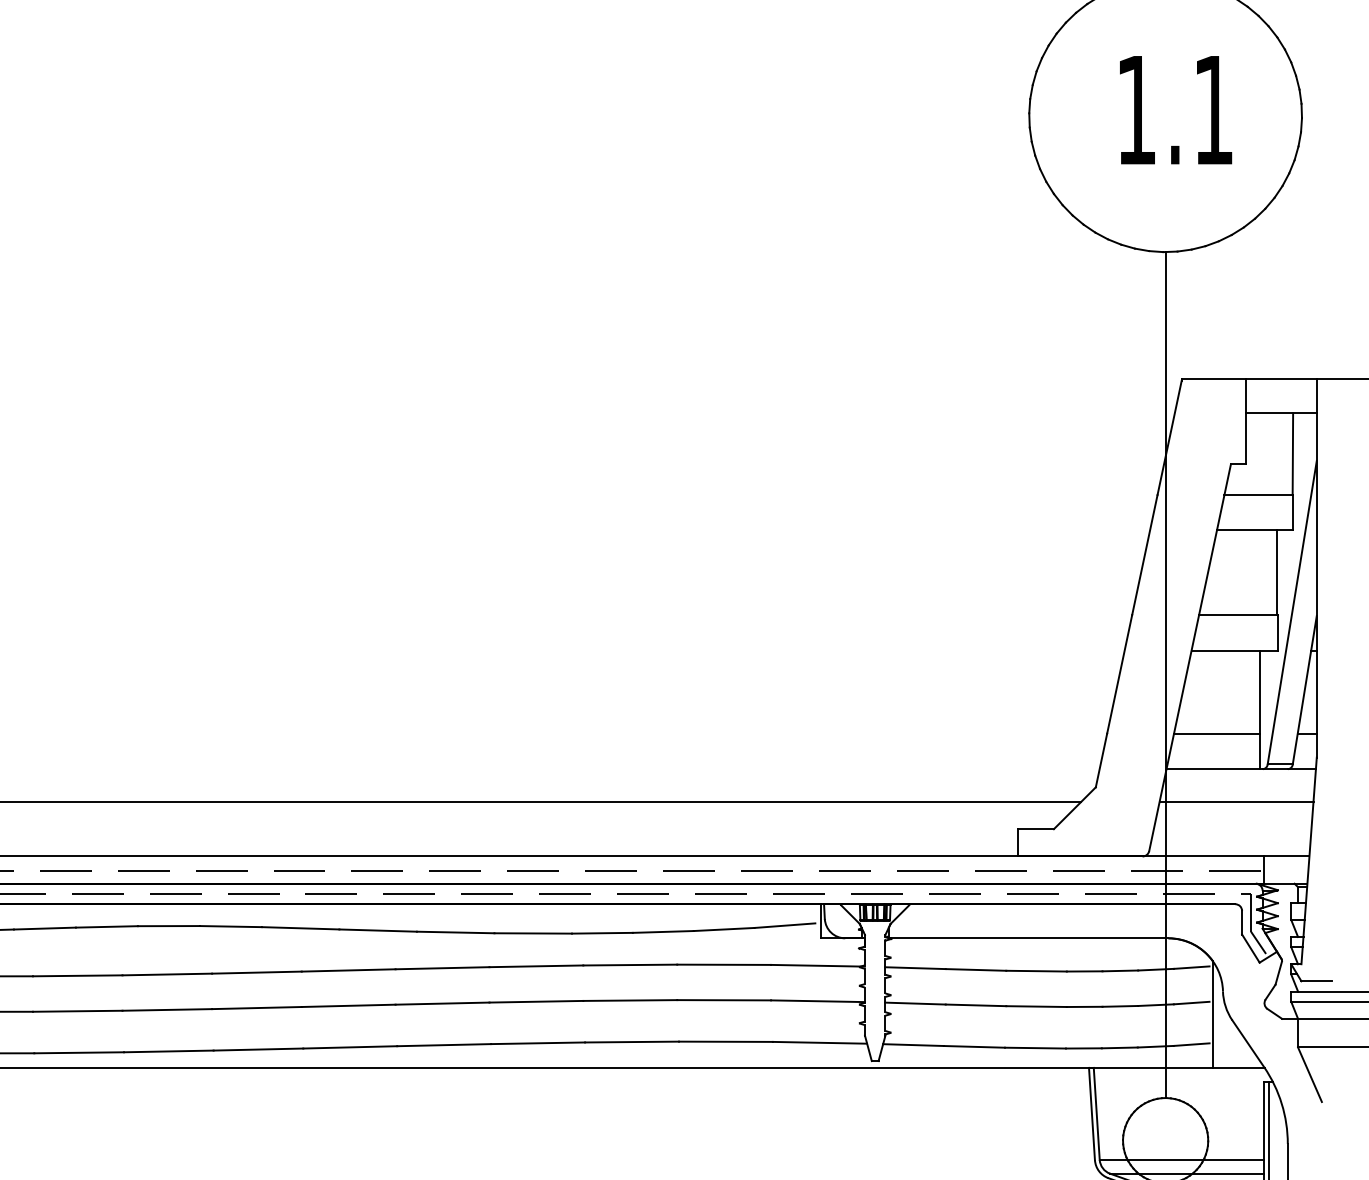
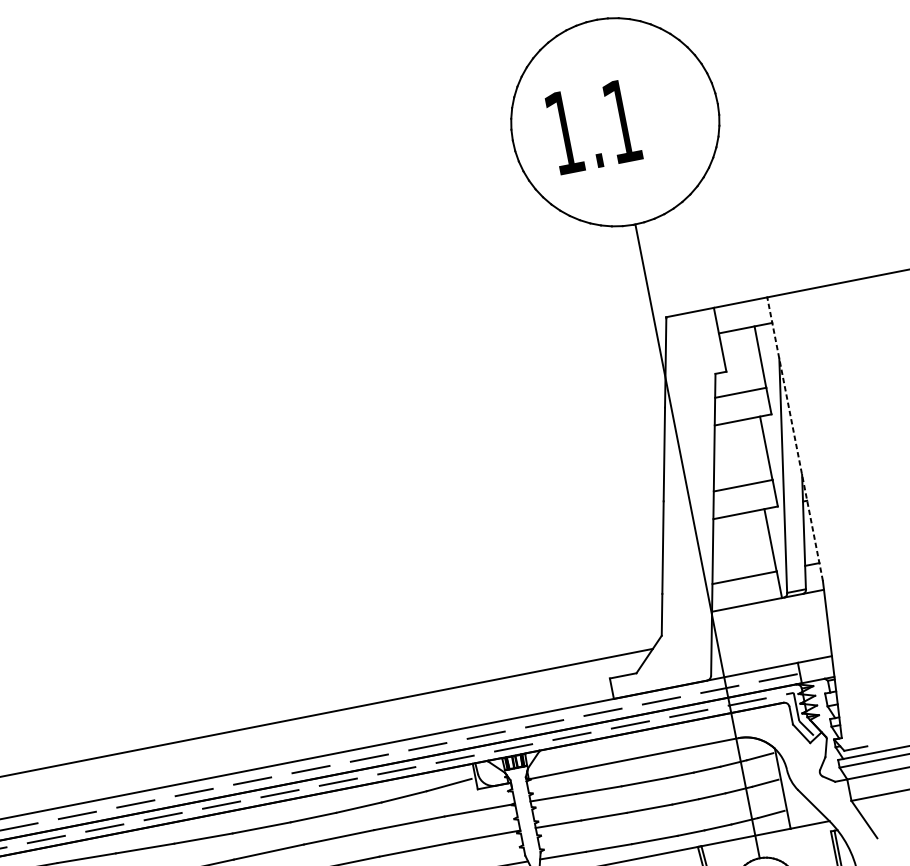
text: (1176, 110) -> (594, 127), moved
line: (1316, 567) -> (794, 438), solid -> dashed
line: (1236, 802) -> (769, 626), removed

